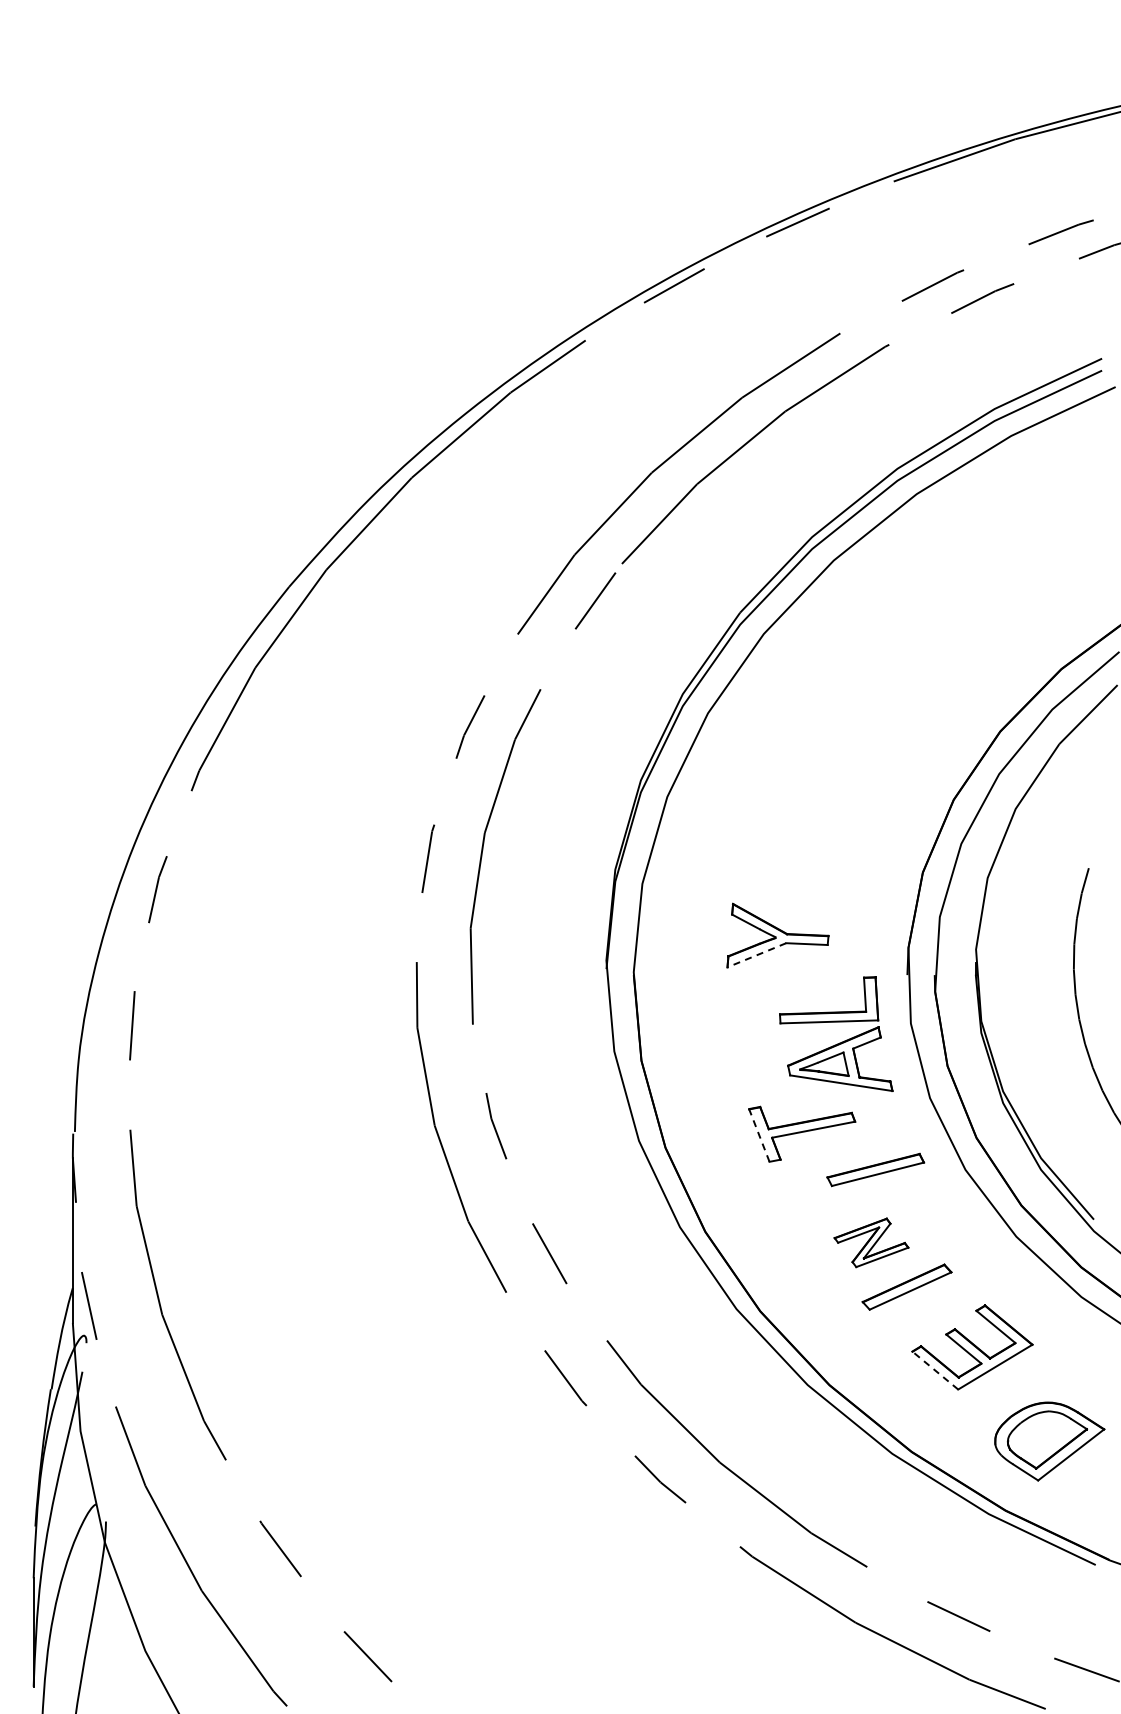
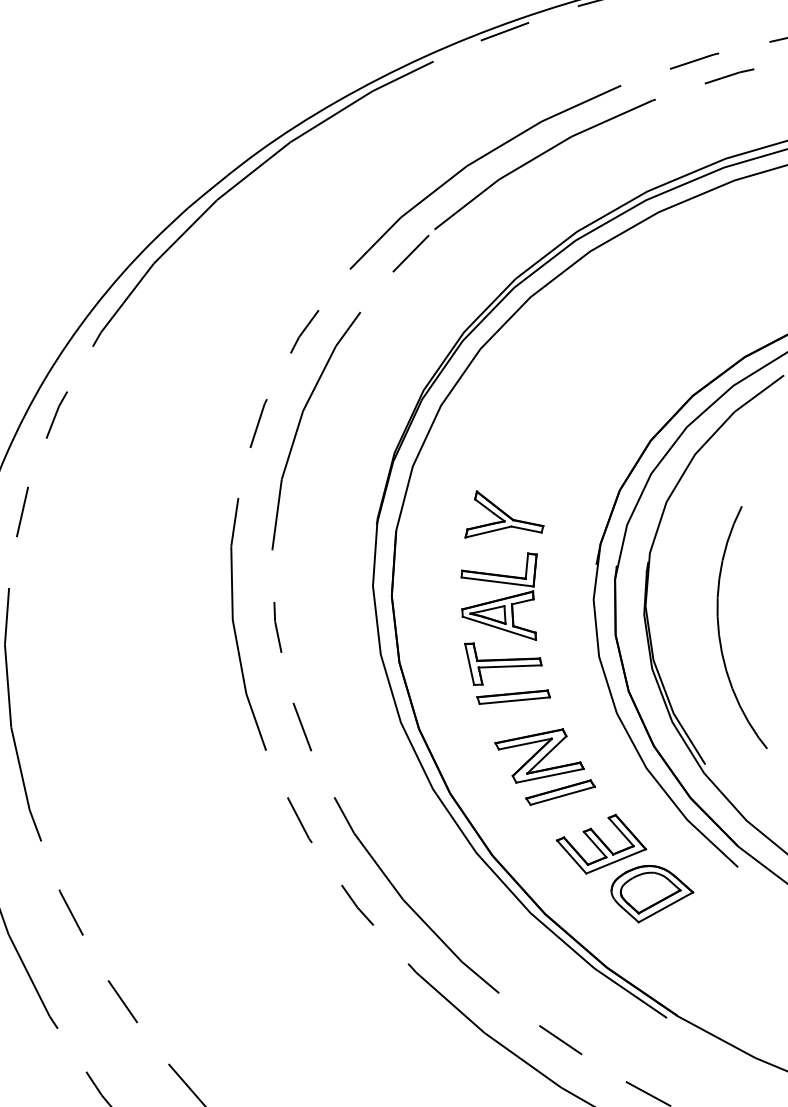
line: (756, 955) -> (488, 532), dashed -> solid
part: (841, 1041) -> (504, 597), moved
line: (759, 1134) -> (469, 663), dashed -> solid
part: (875, 1169) -> (513, 696), moved
part: (871, 1242) -> (539, 755), size x1.67
line: (935, 1370) -> (571, 857), dashed -> solid
part: (1049, 1441) -> (651, 895), moved

